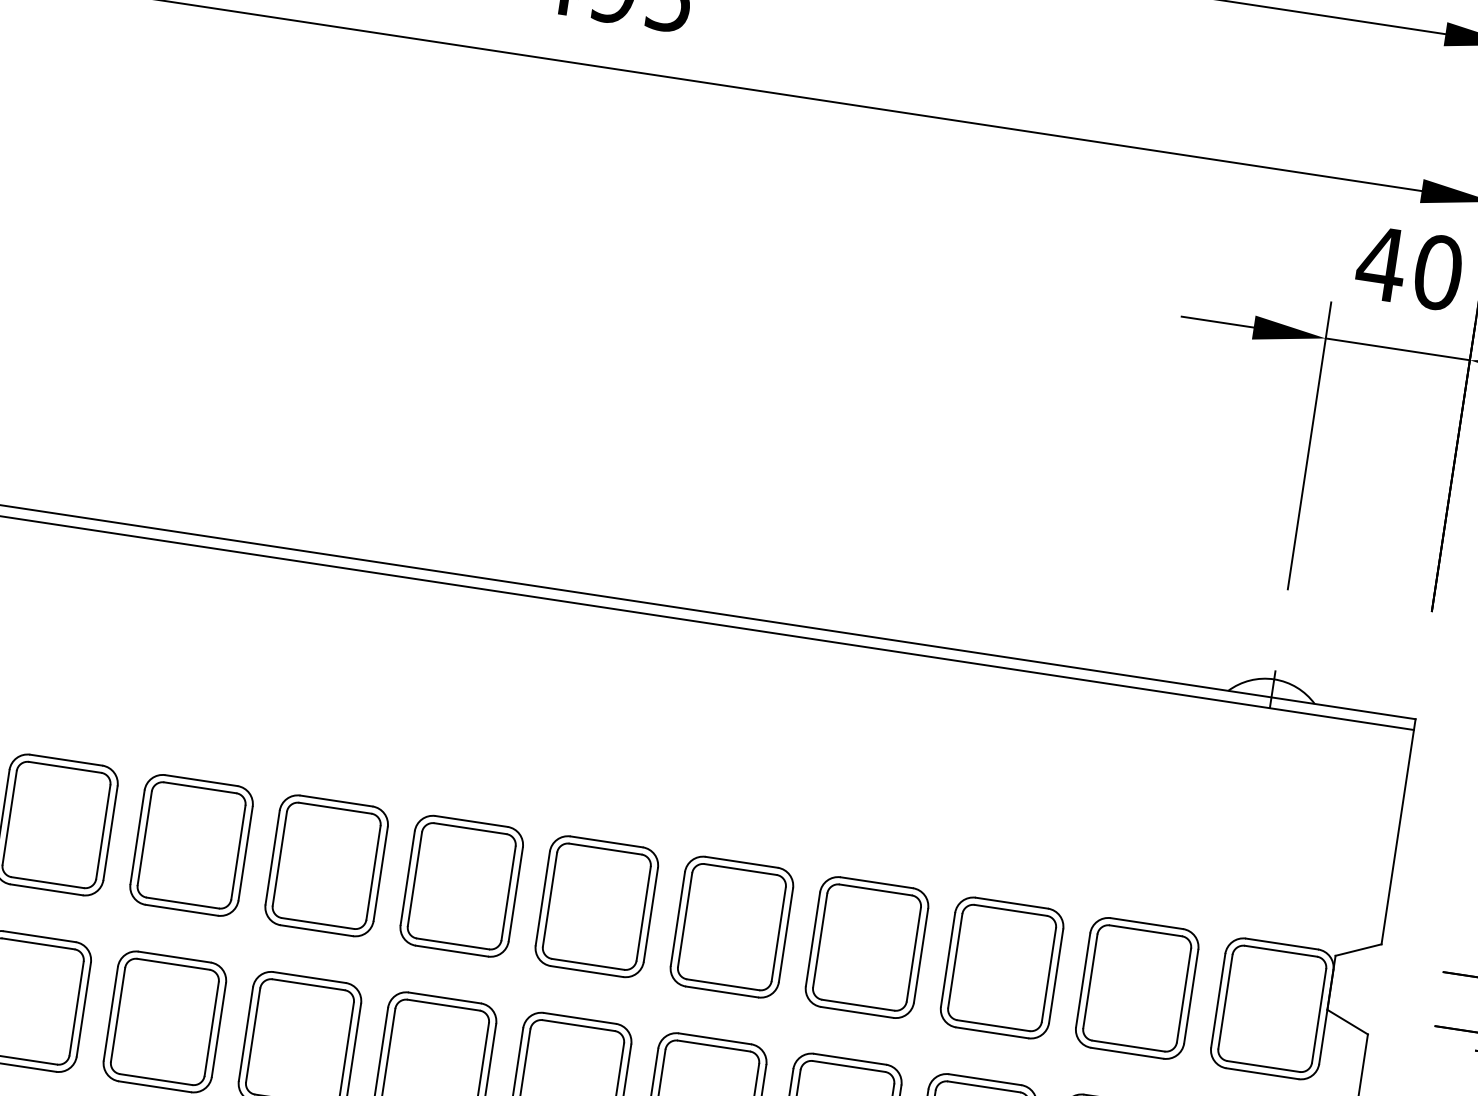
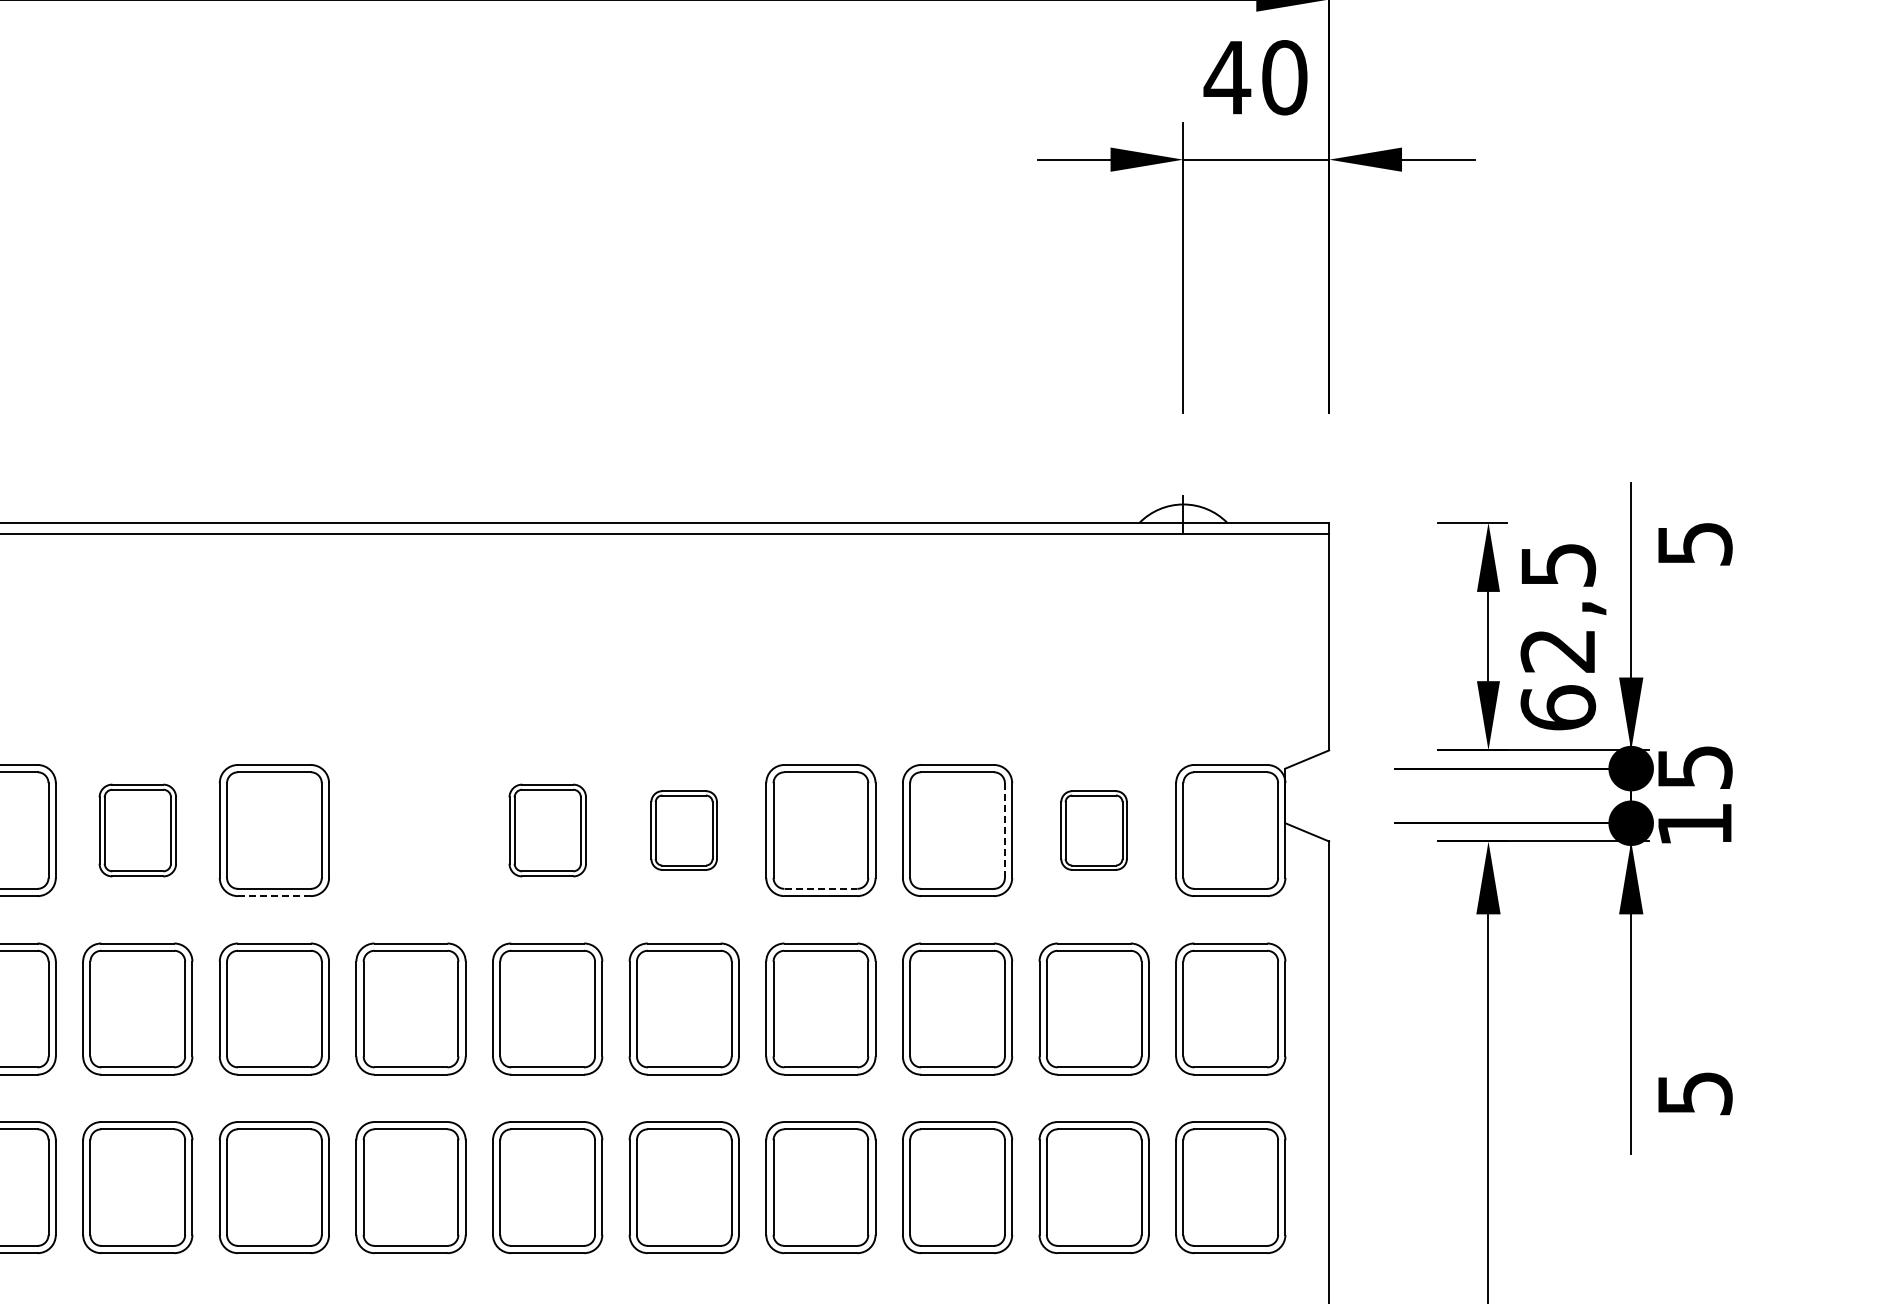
part: (191, 845) -> (137, 830), size x0.7
part: (461, 886) -> (410, 830), removed
part: (596, 906) -> (547, 830), size x0.7
part: (731, 926) -> (683, 830), size x0.6
line: (316, 931) -> (274, 896), solid -> dashed
line: (1048, 974) -> (1004, 830), solid -> dashed
part: (1136, 988) -> (1093, 830), size x0.6
line: (858, 1004) -> (821, 888), solid -> dashed

